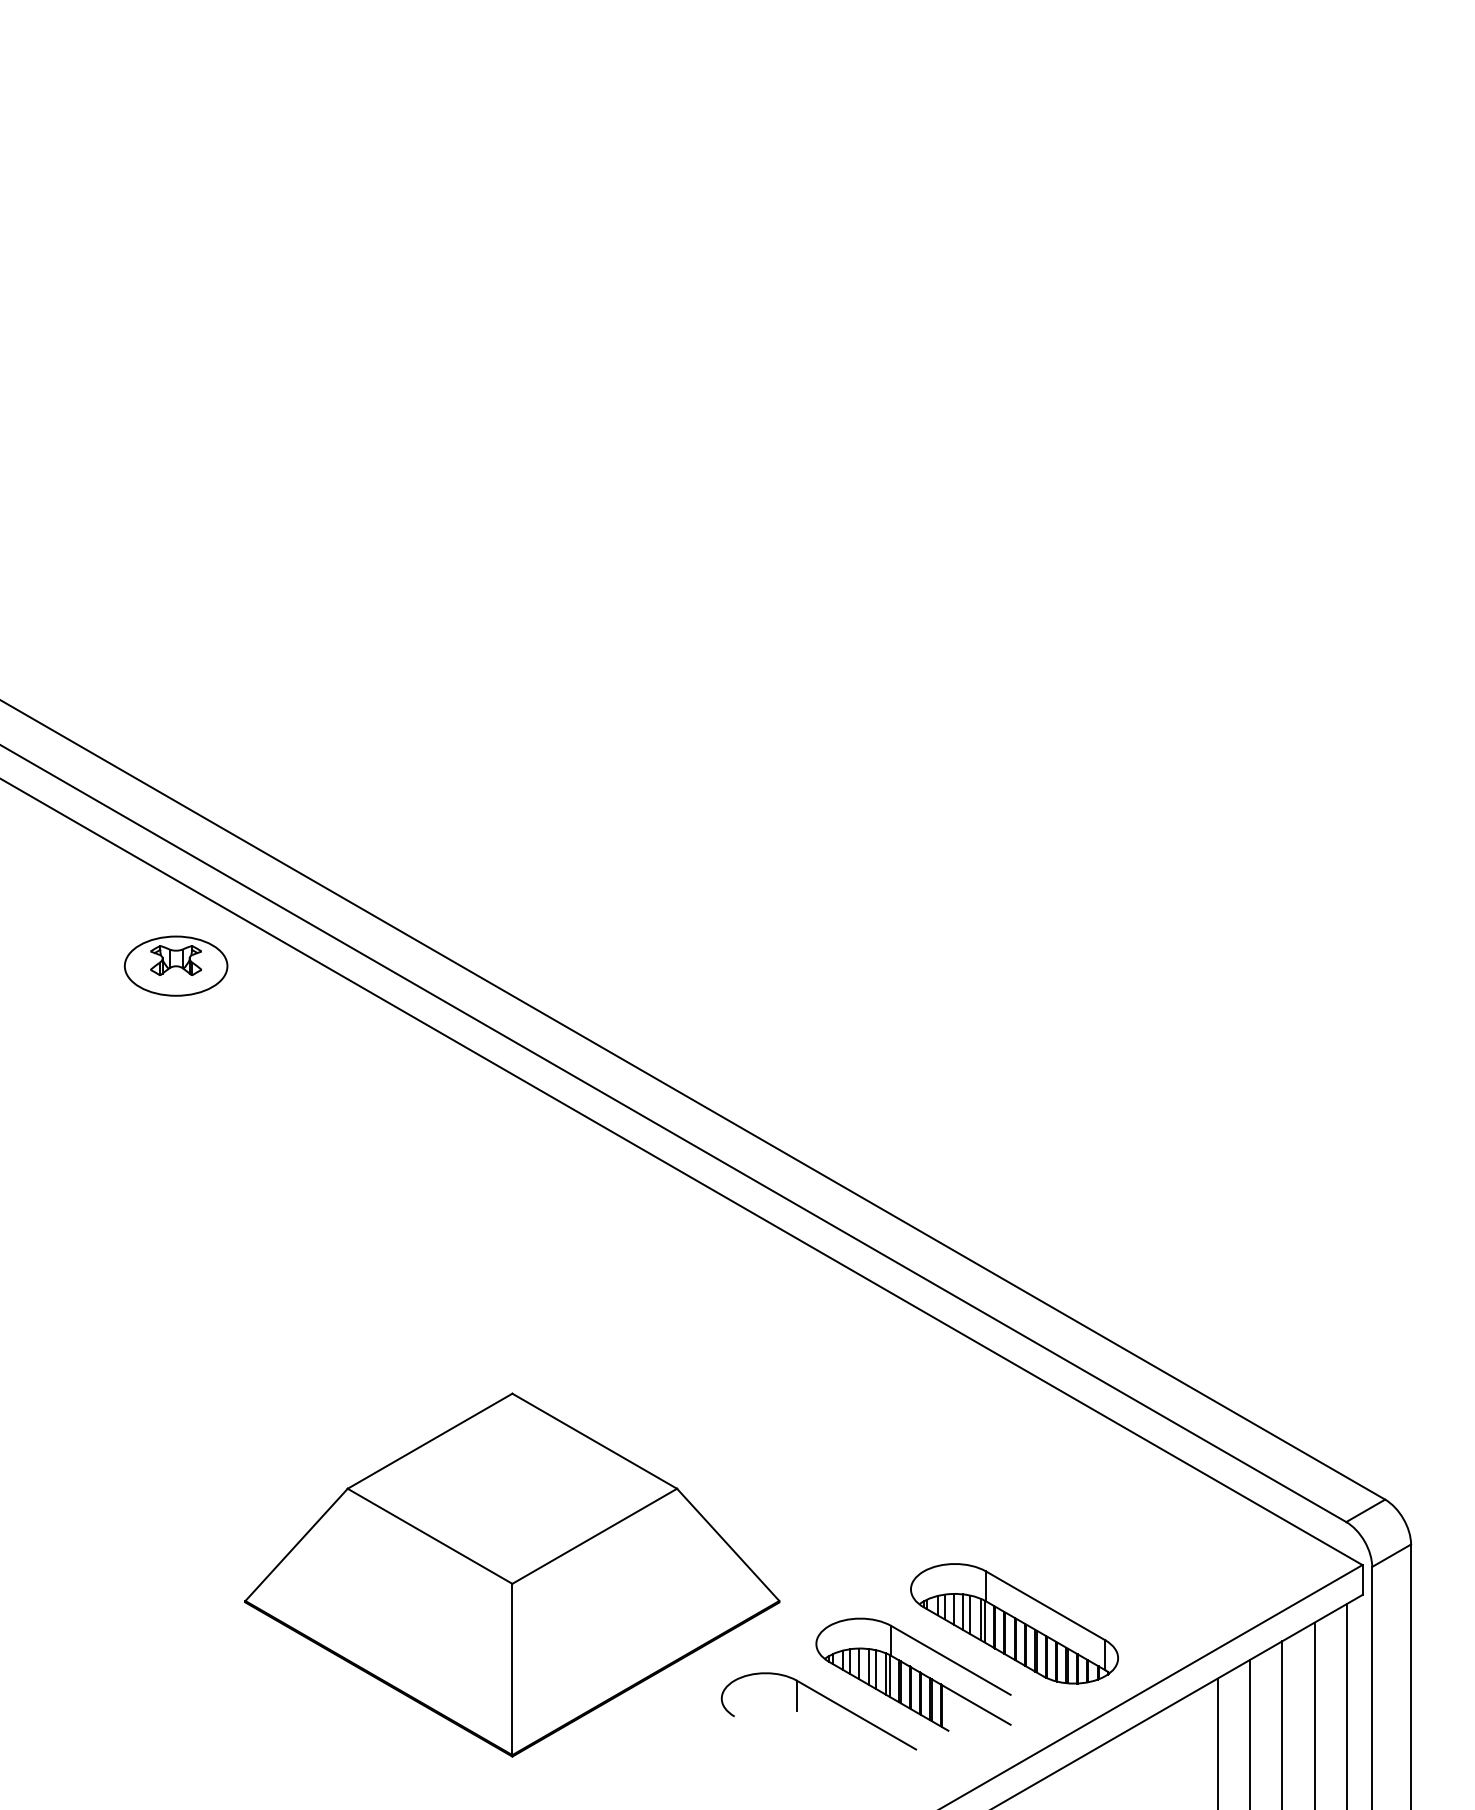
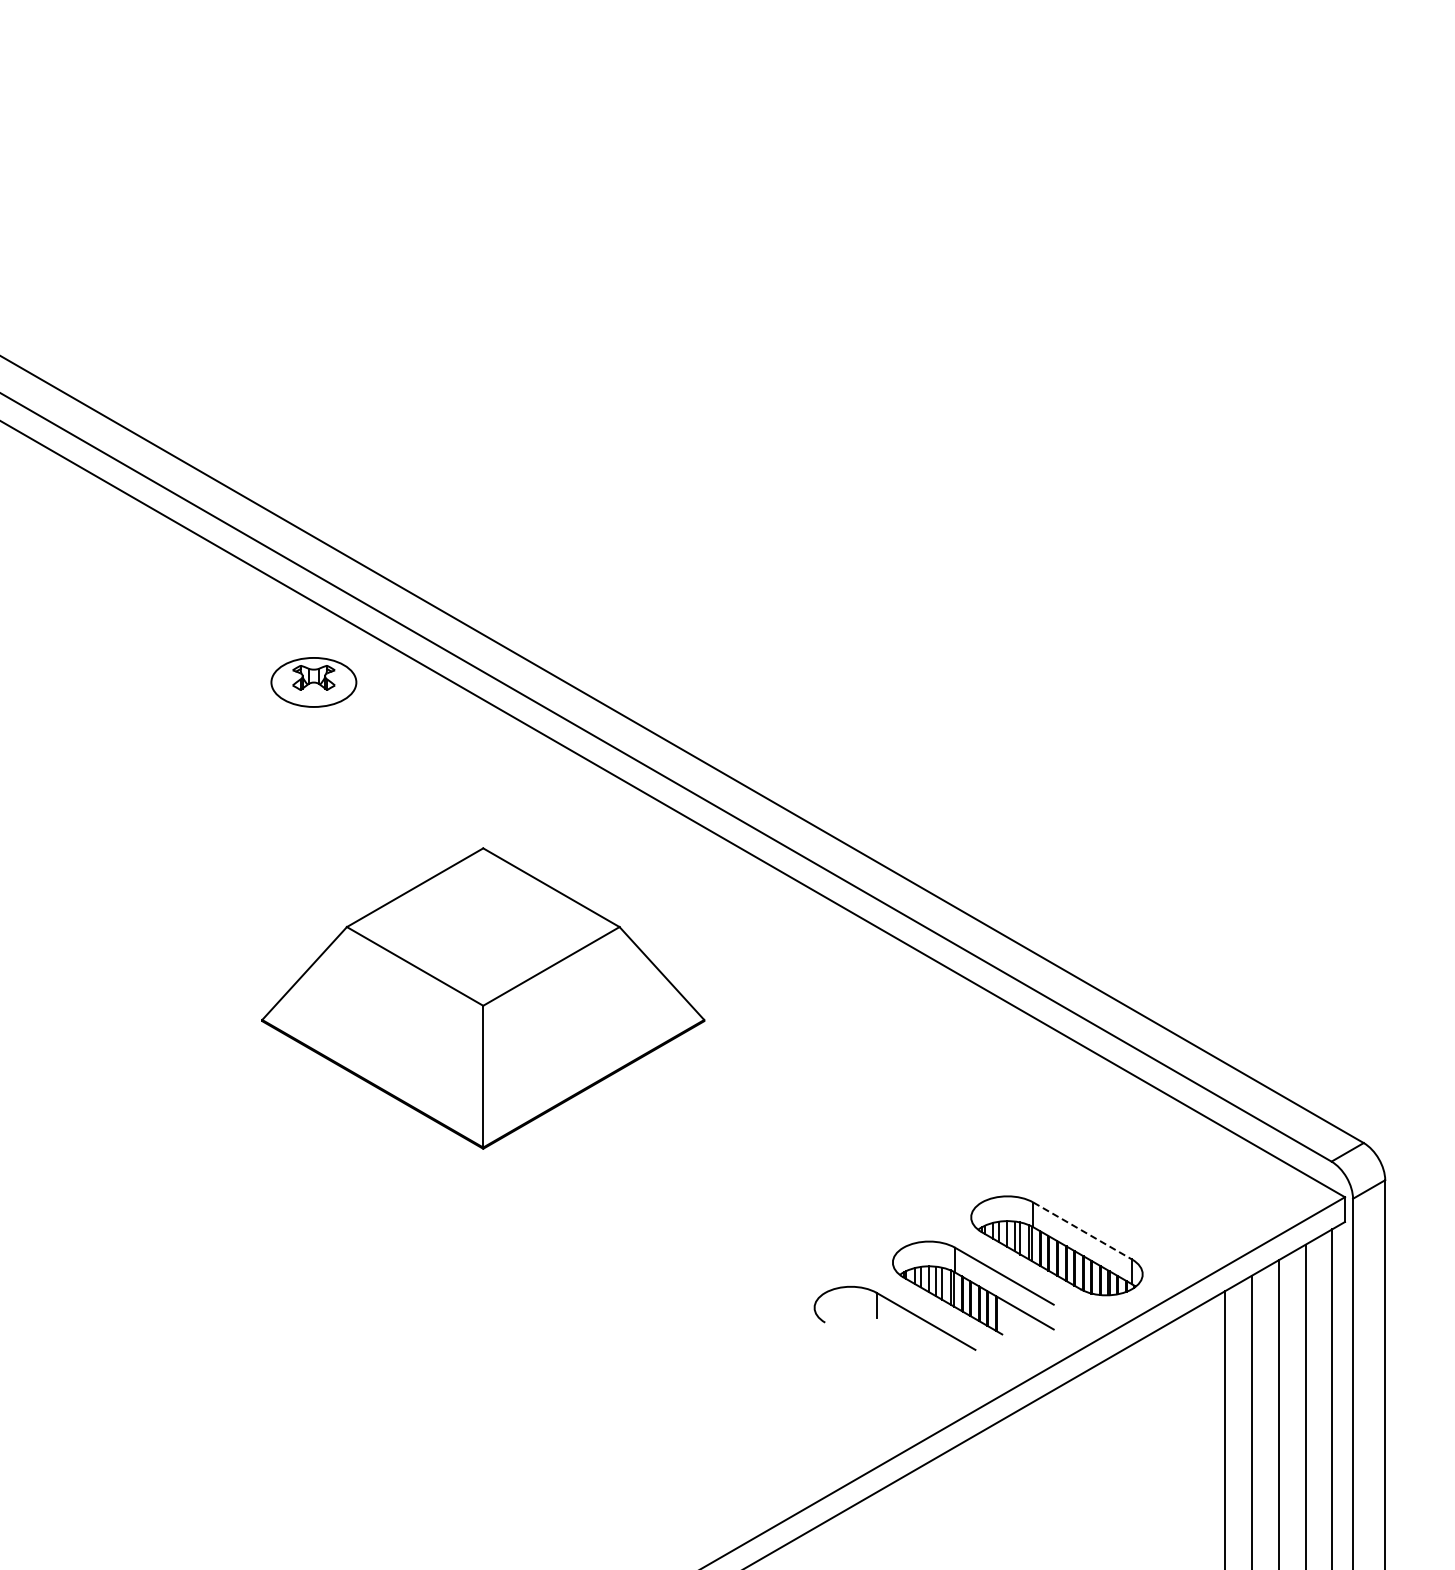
part: (175, 966) -> (313, 682), moved
part: (512, 1575) -> (483, 998), moved
line: (1045, 1606) -> (1082, 1231), solid -> dashed

